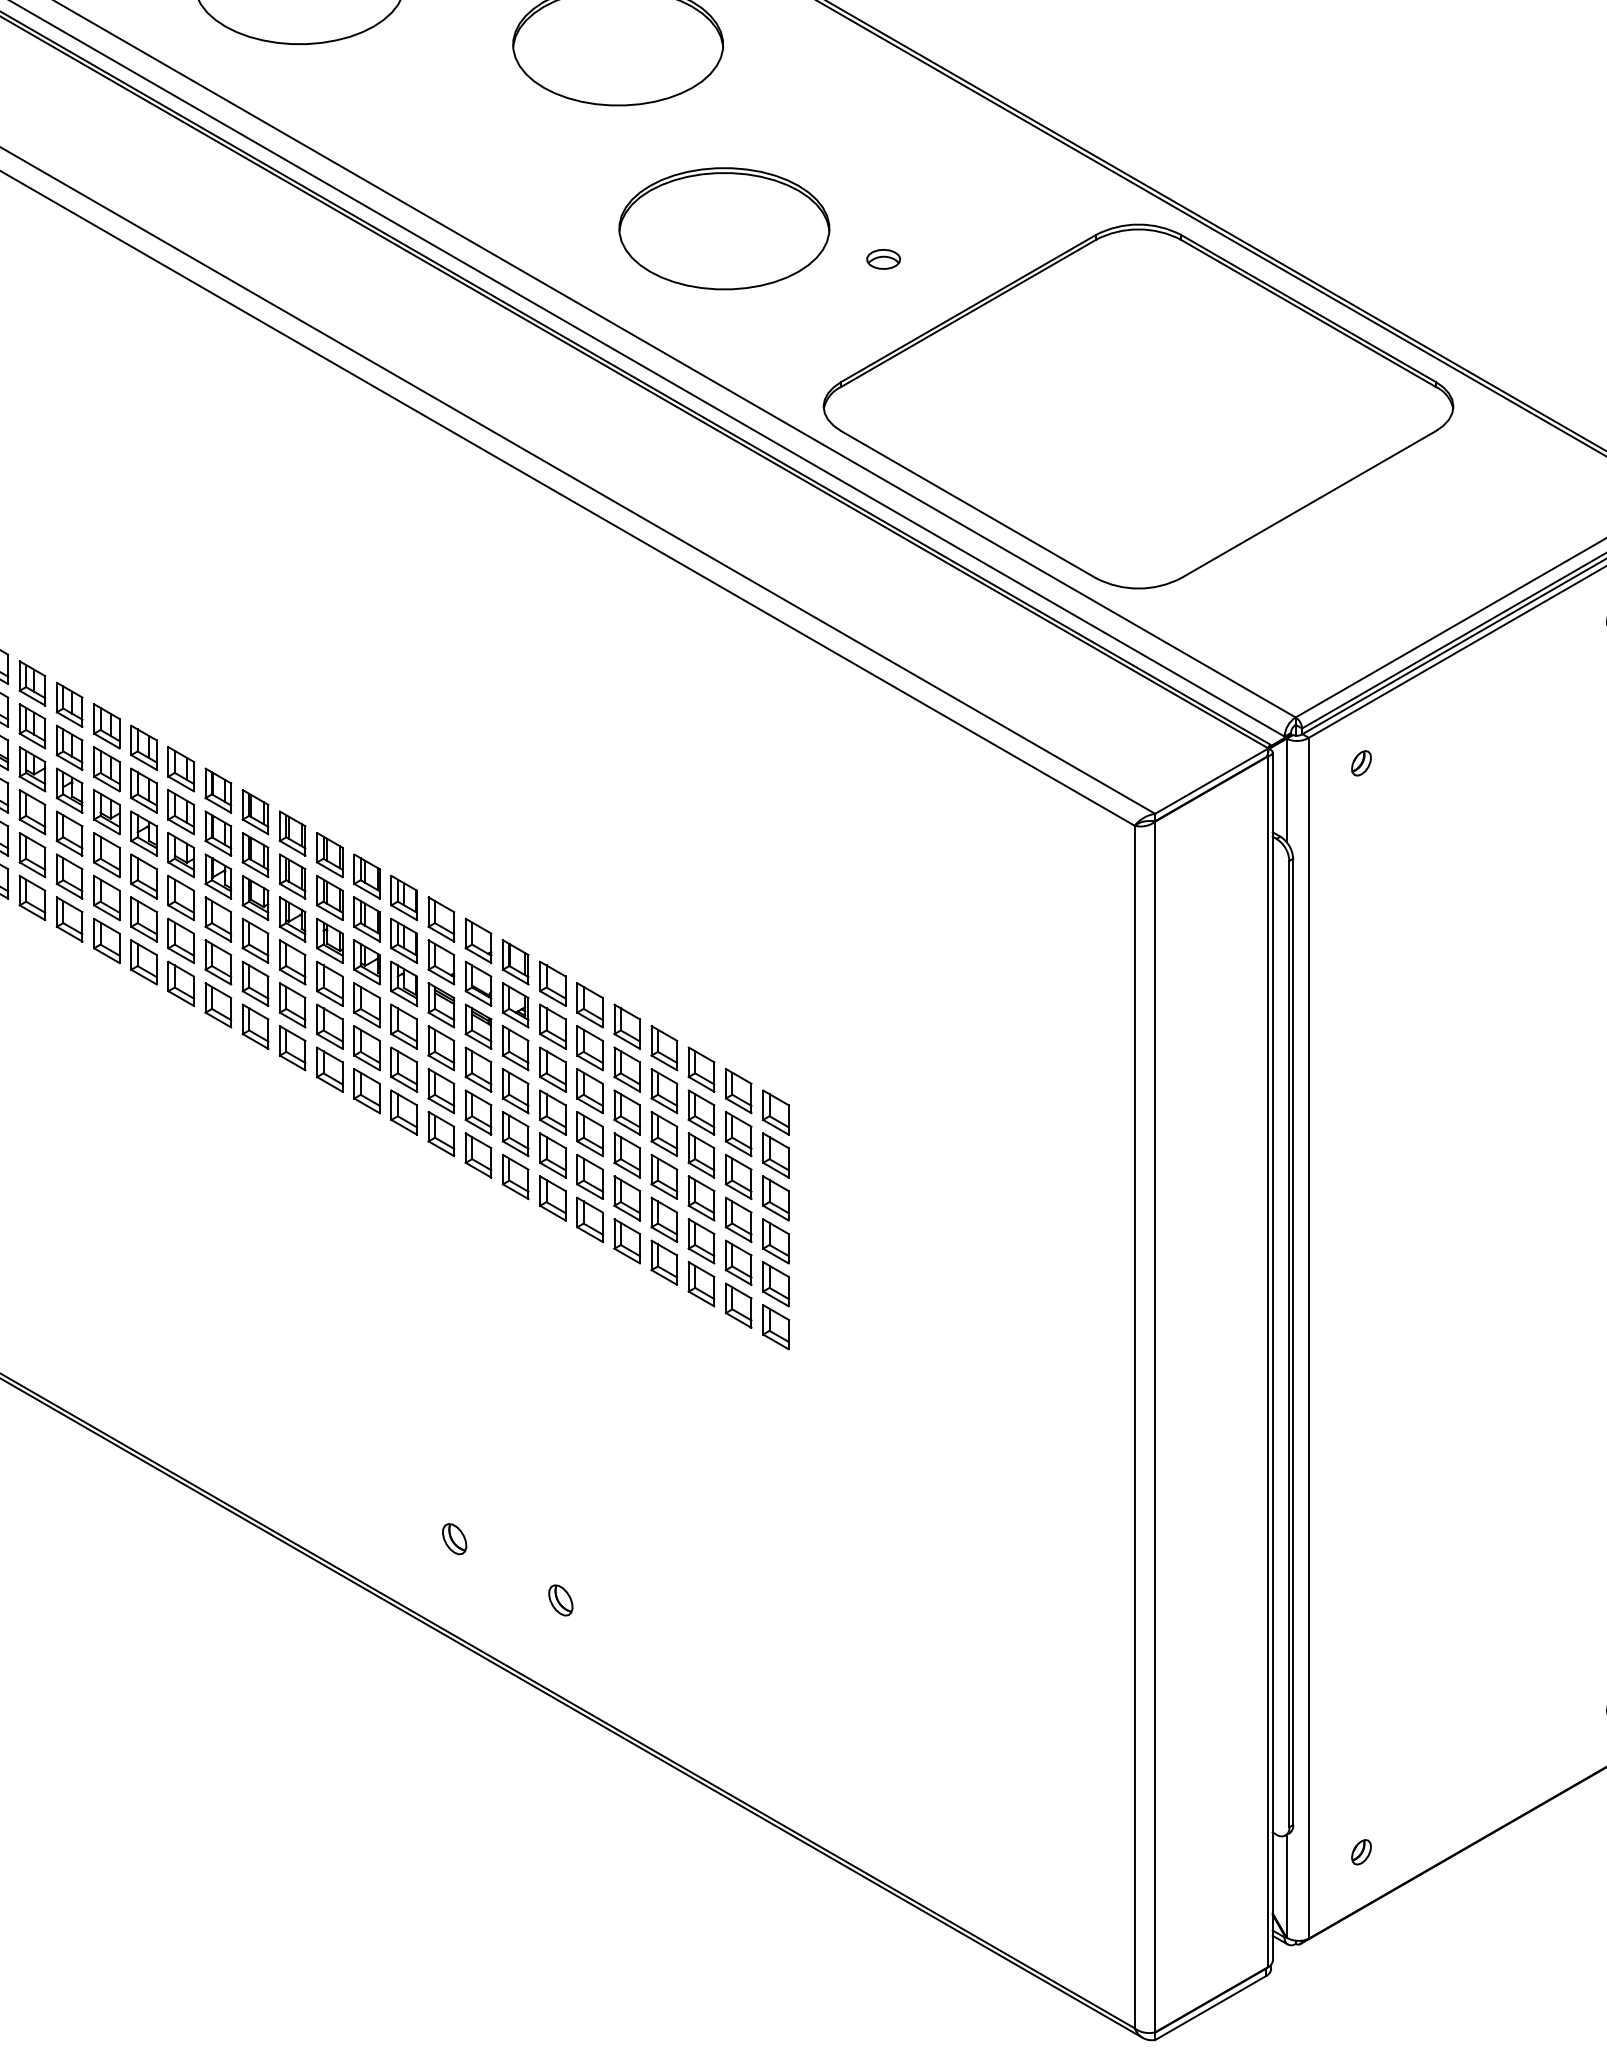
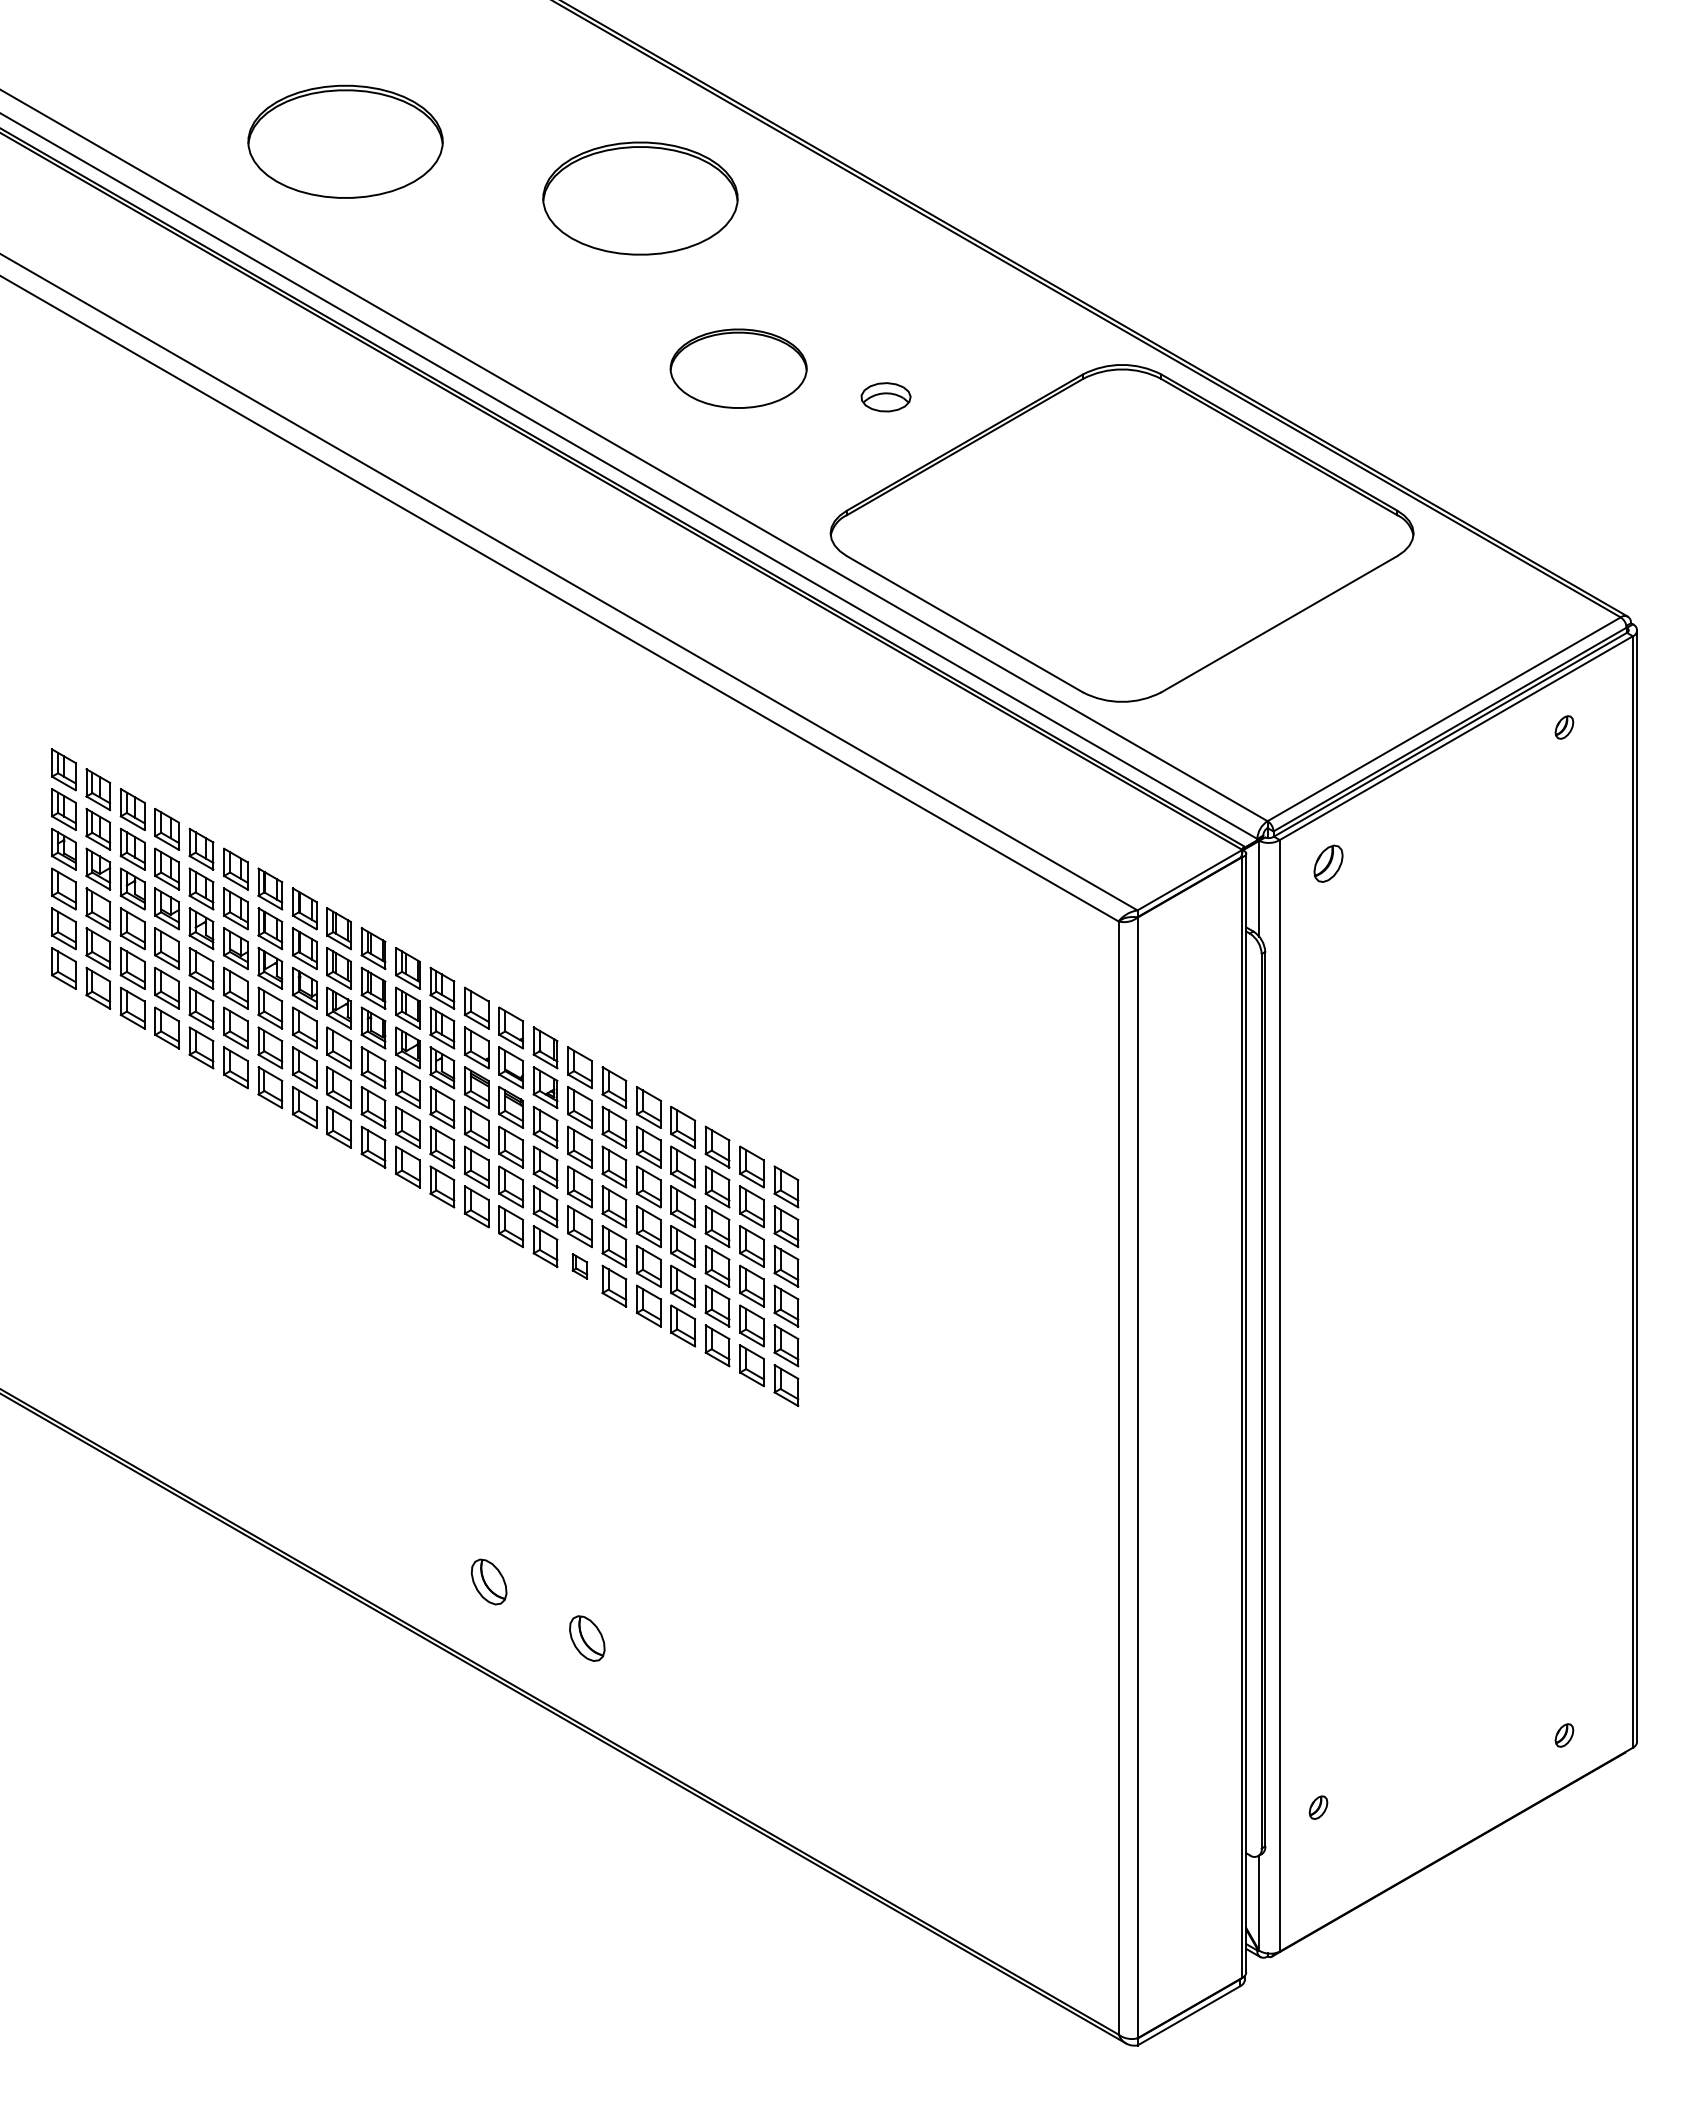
part: (724, 228) -> (738, 368), size x0.7
part: (883, 258) -> (886, 396), size x1.6
part: (1361, 763) -> (1328, 863), size x1.6
part: (552, 1198) -> (579, 1266), size x0.6
part: (454, 1538) -> (488, 1581), size x1.6
part: (560, 1600) -> (587, 1638), size x1.6
part: (1361, 1852) -> (1318, 1807), moved

